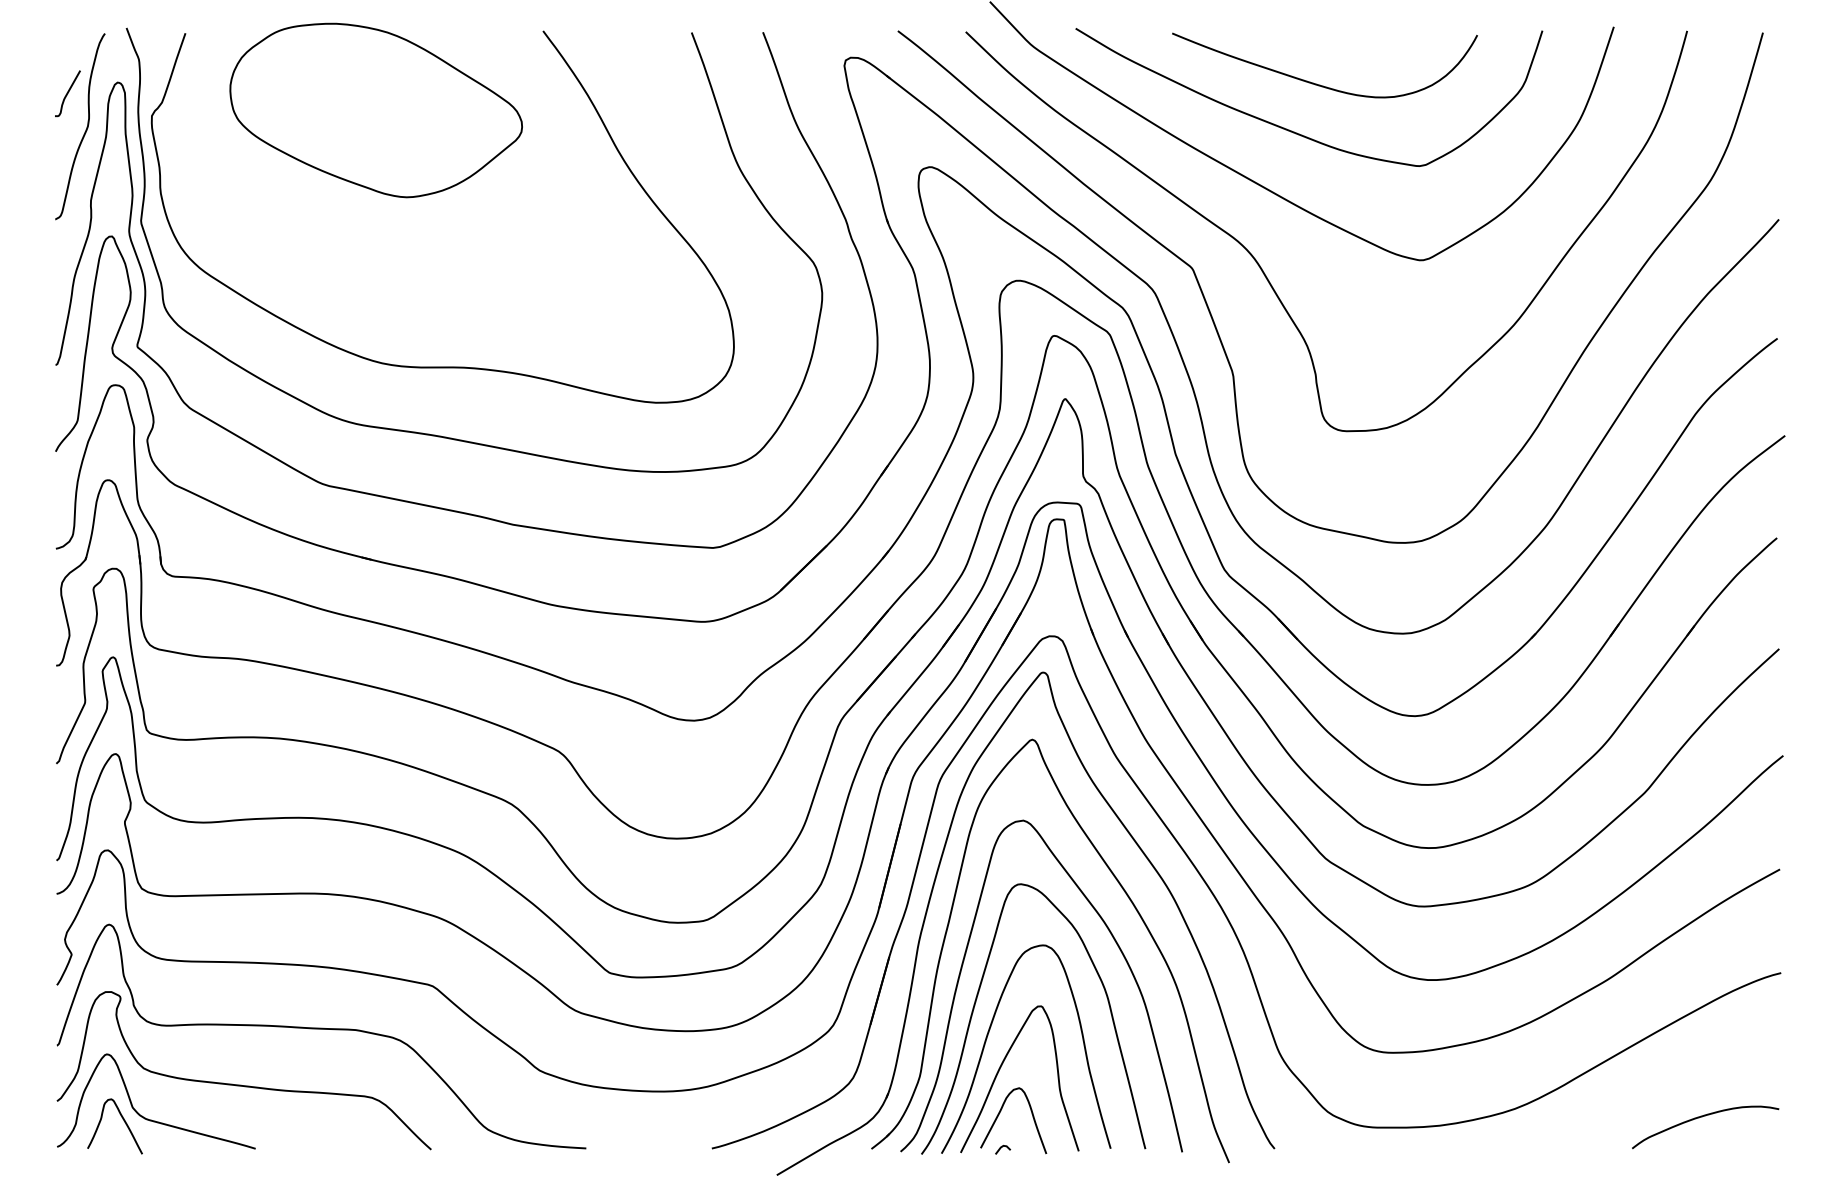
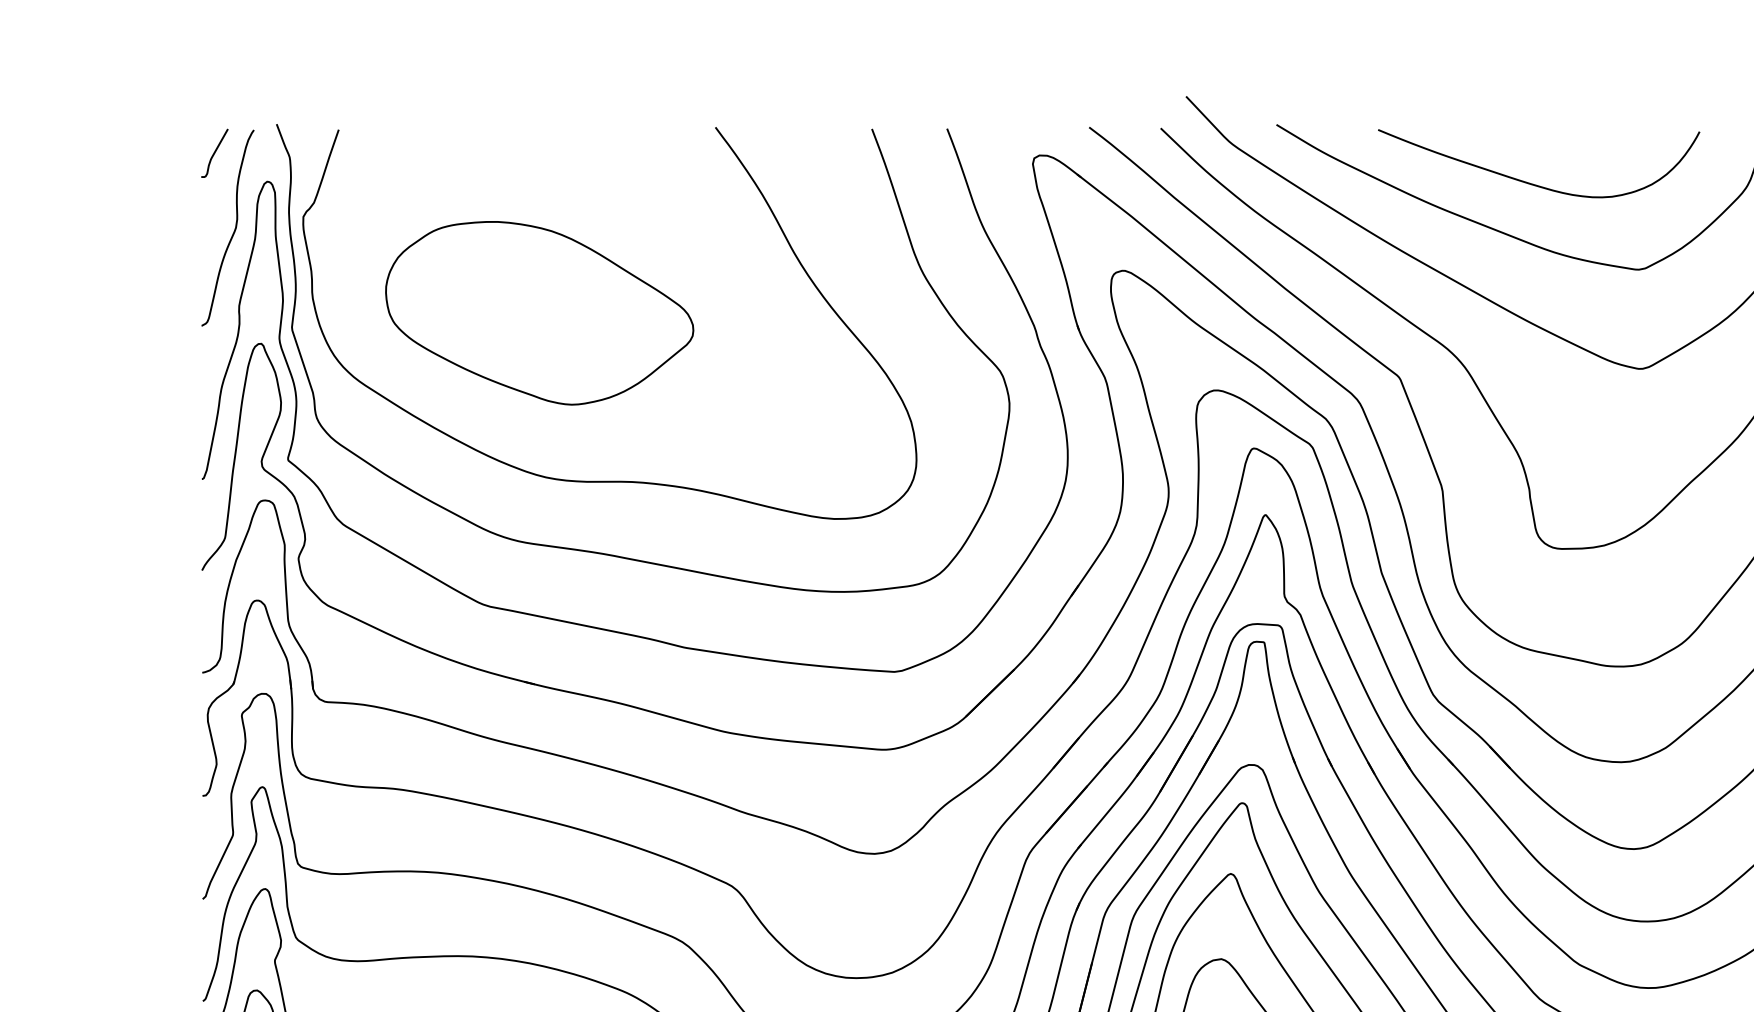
curve: (67, 93) -> (214, 153), moved
part: (375, 110) -> (538, 313), moved

